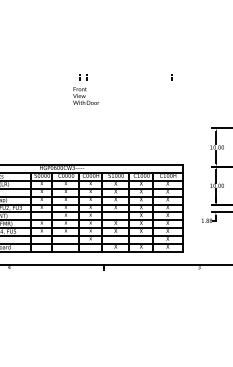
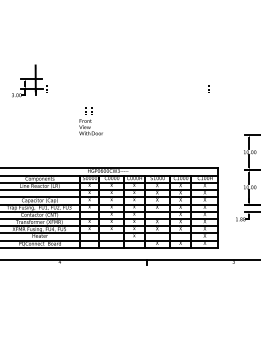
part: (85, 89) -> (90, 121), moved

